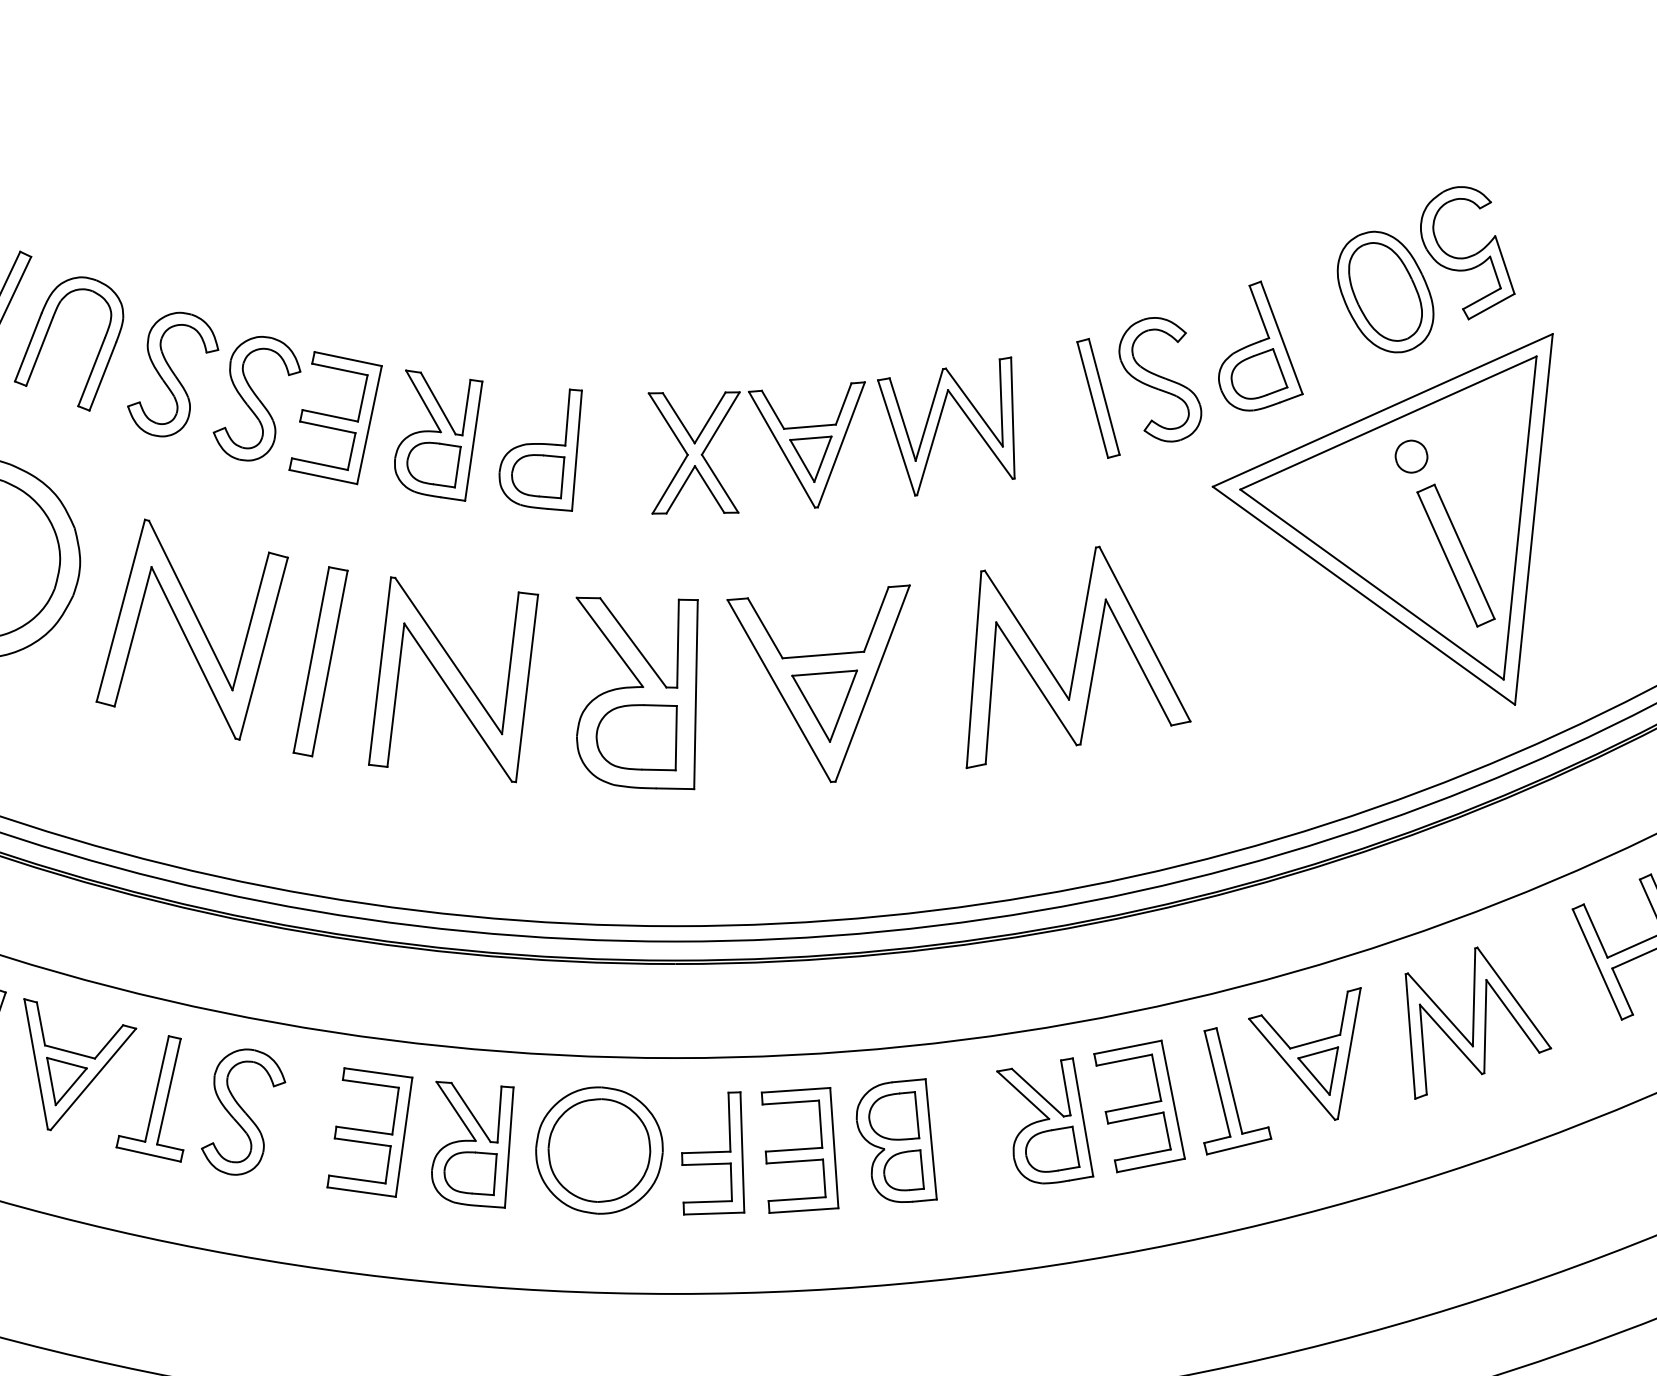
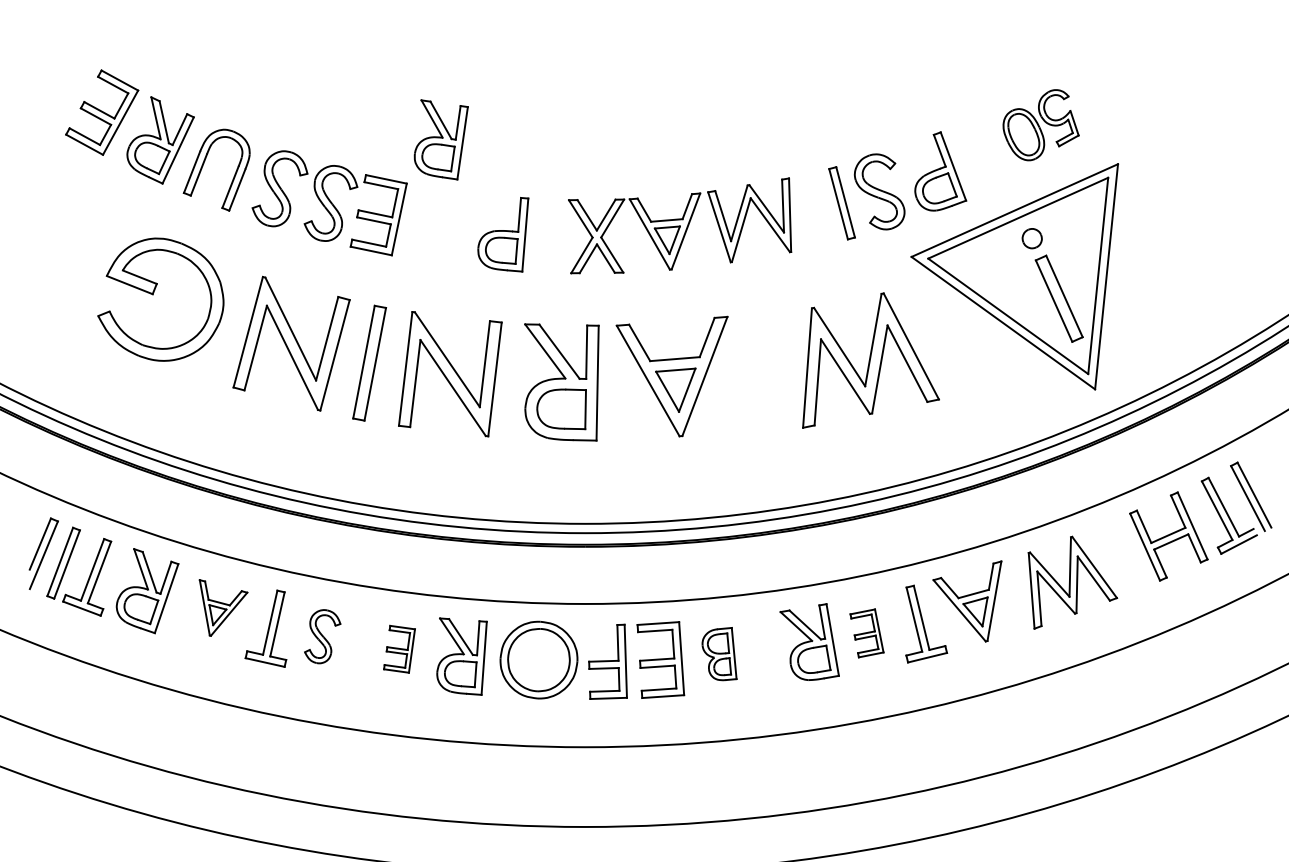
part: (1425, 270) -> (1040, 125), size x0.7
part: (437, 435) -> (440, 139), moved
part: (1077, 657) -> (870, 360), moved
part: (80, 1063) -> (223, 607), size x0.7
part: (1138, 1106) -> (866, 633), size x0.6
part: (243, 1111) -> (322, 636), size x0.7
part: (369, 1133) -> (399, 649), size x0.6
part: (896, 1139) -> (719, 653), size x0.7

